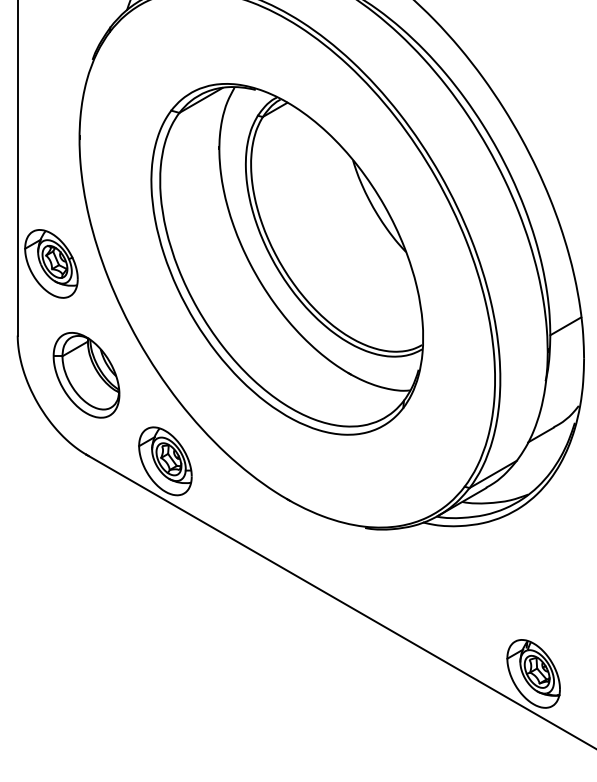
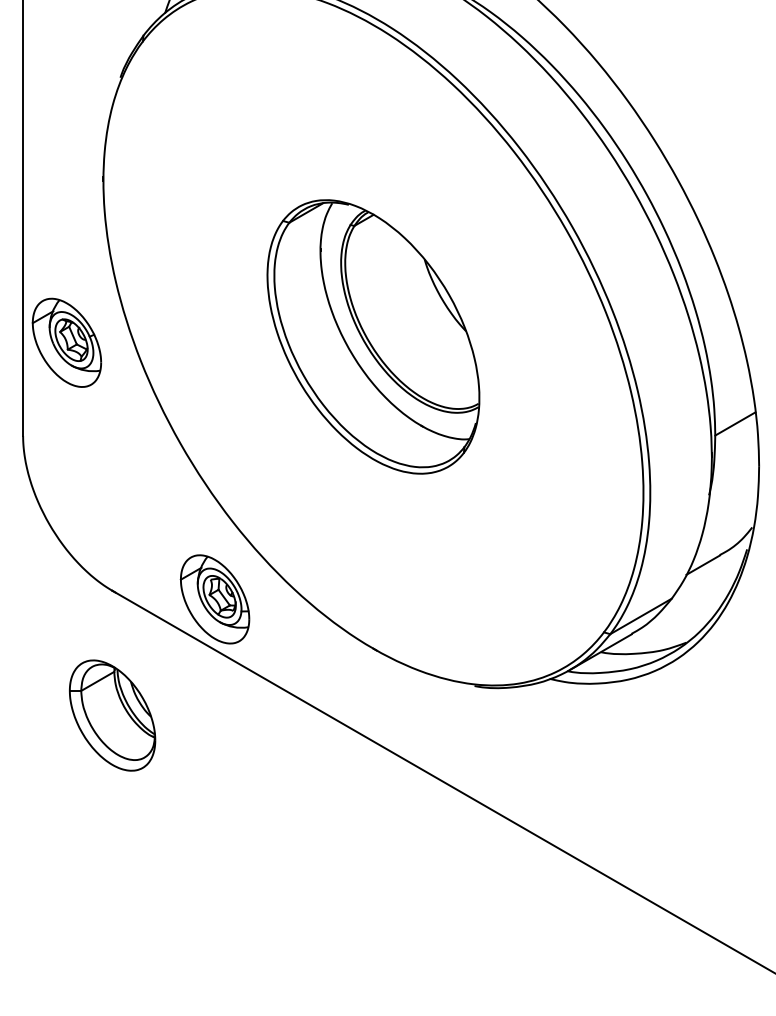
part: (287, 259) -> (373, 336), size x0.6
part: (86, 375) -> (112, 715), moved
part: (533, 673) -> (693, 875), removed

